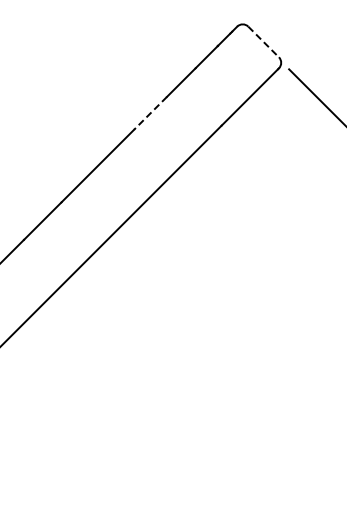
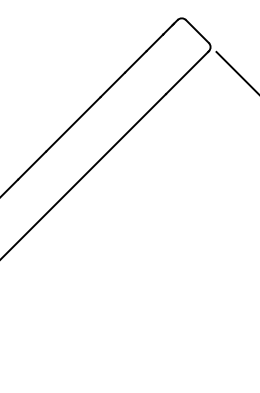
line: (263, 41) -> (197, 31), dashed -> solid
line: (150, 113) -> (112, 85), dashed -> solid

